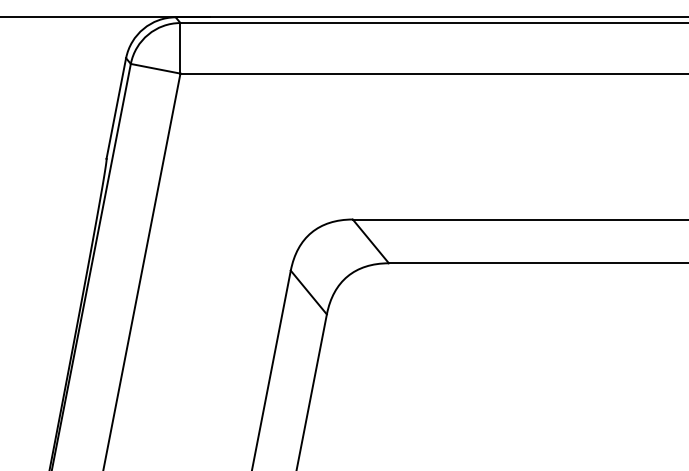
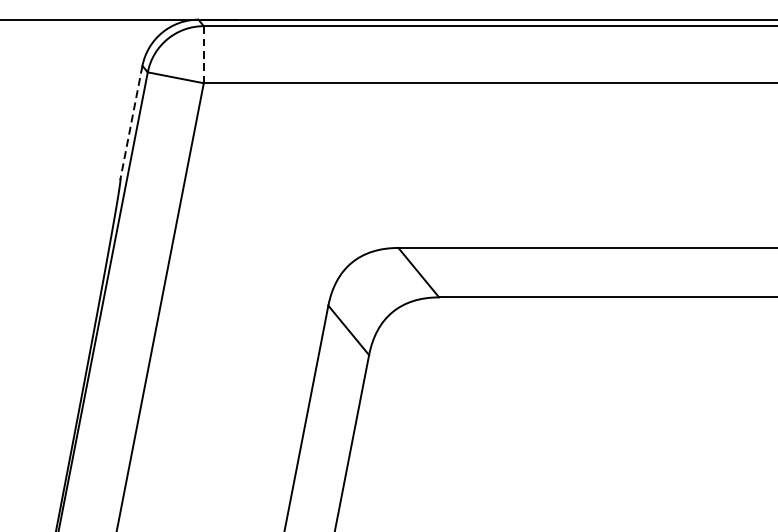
line: (180, 48) -> (203, 54), solid -> dashed
line: (116, 109) -> (131, 123), solid -> dashed

